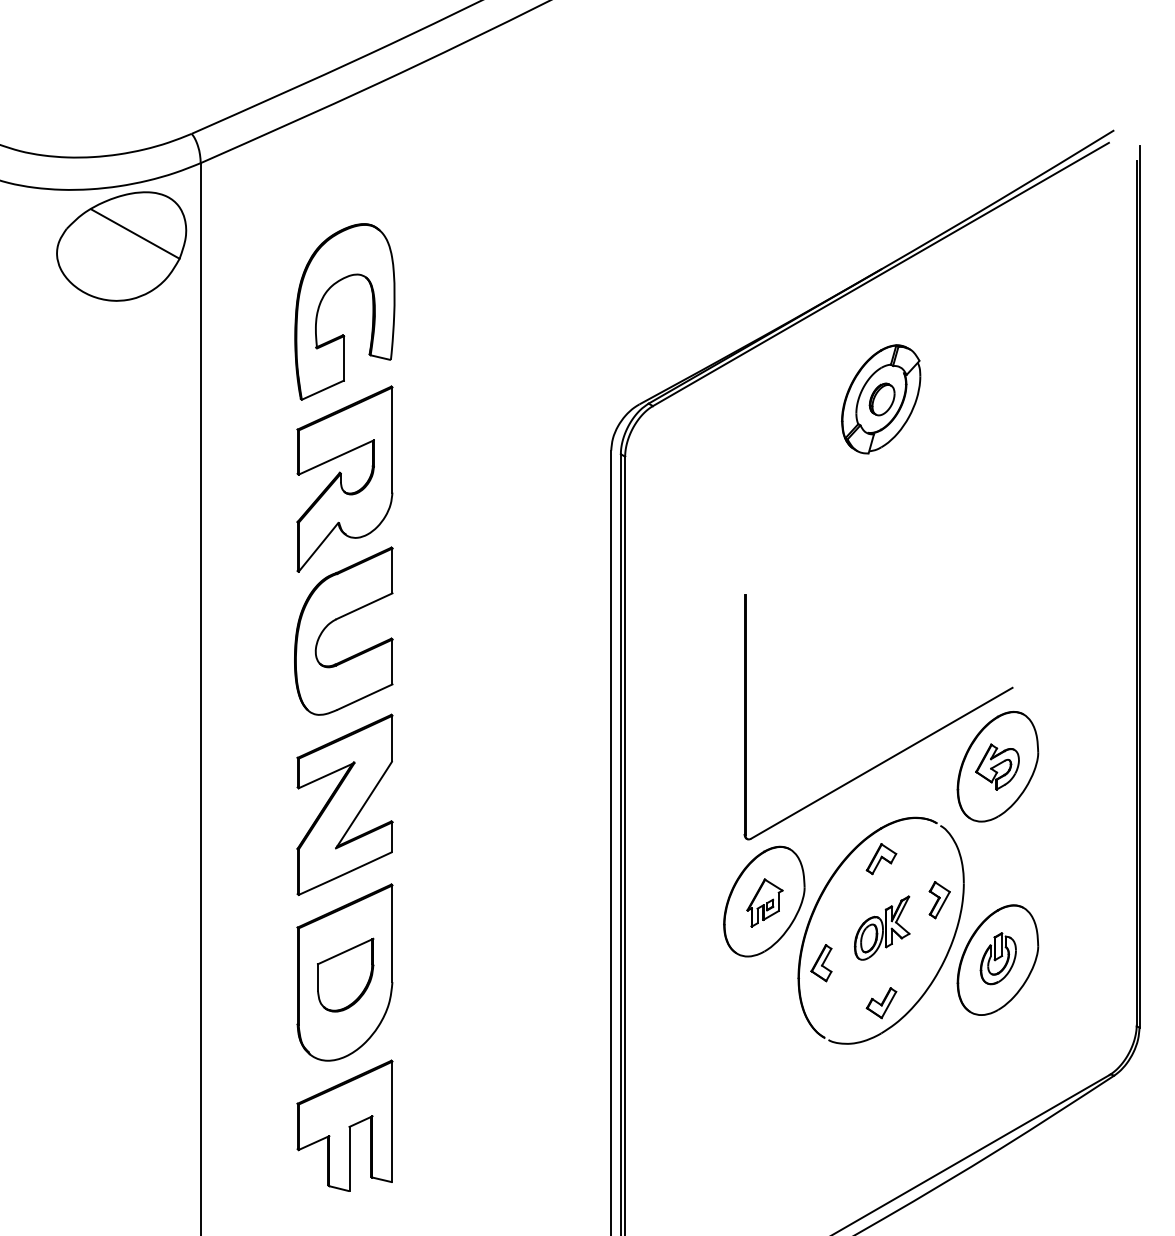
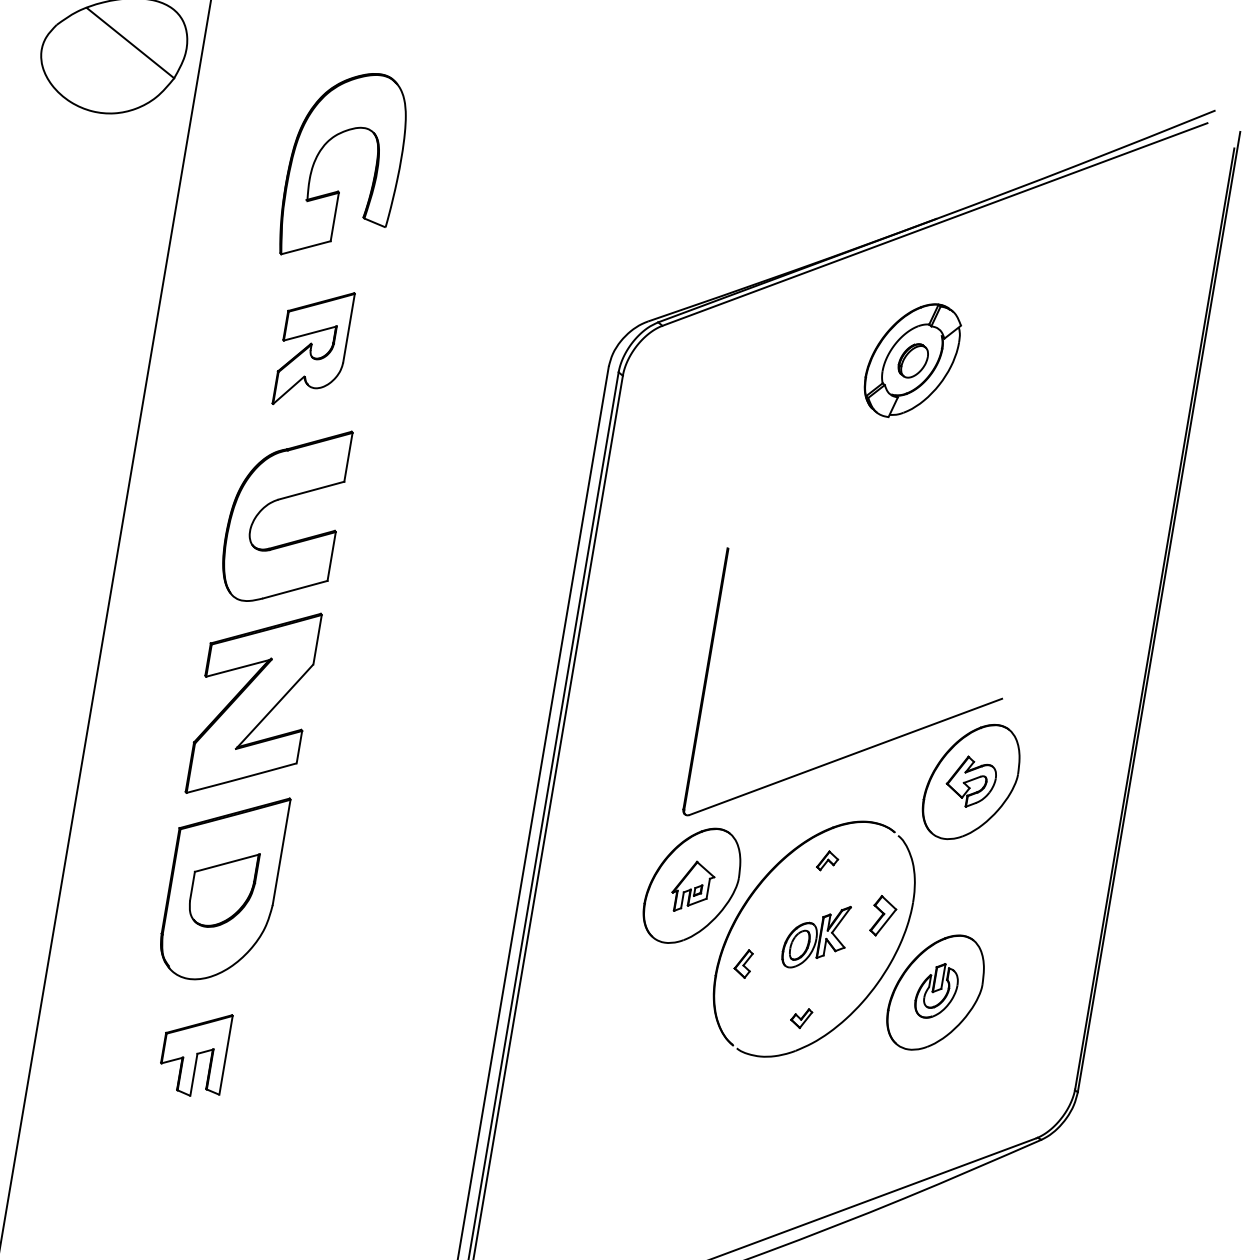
part: (344, 478) -> (313, 347), size x0.6
part: (881, 859) -> (827, 861), size x0.6
part: (821, 963) -> (743, 963), size x0.7
part: (881, 1003) -> (801, 1018), size x0.6
part: (344, 1125) -> (194, 1052), size x0.6

